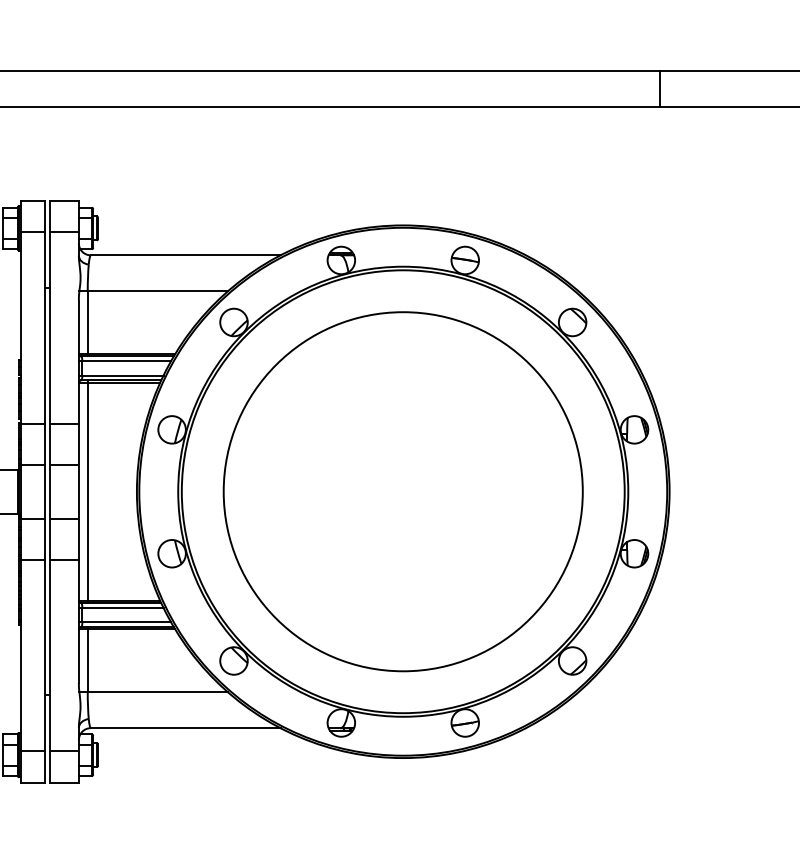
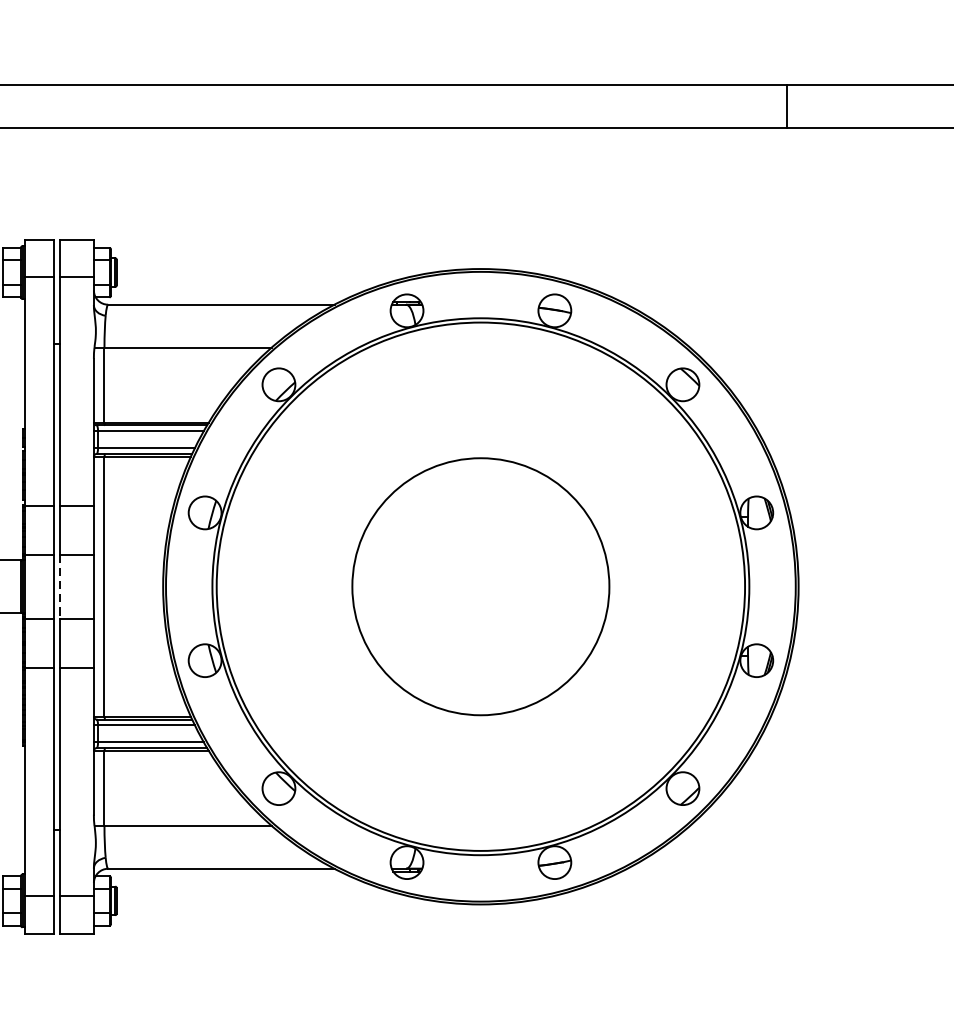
line: (50, 491) -> (60, 586), solid -> dashed
circle: (402, 491) -> (479, 586), size x0.6

